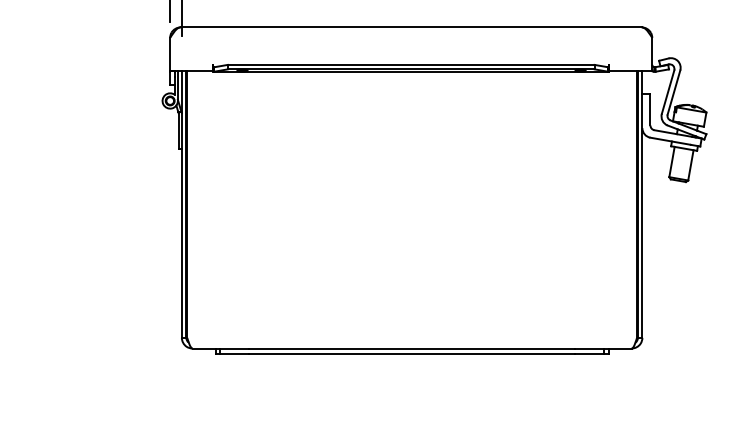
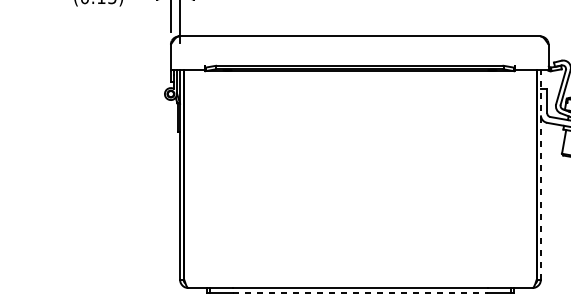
line: (642, 204) -> (541, 175), solid -> dashed
line: (412, 354) -> (360, 292), solid -> dashed

